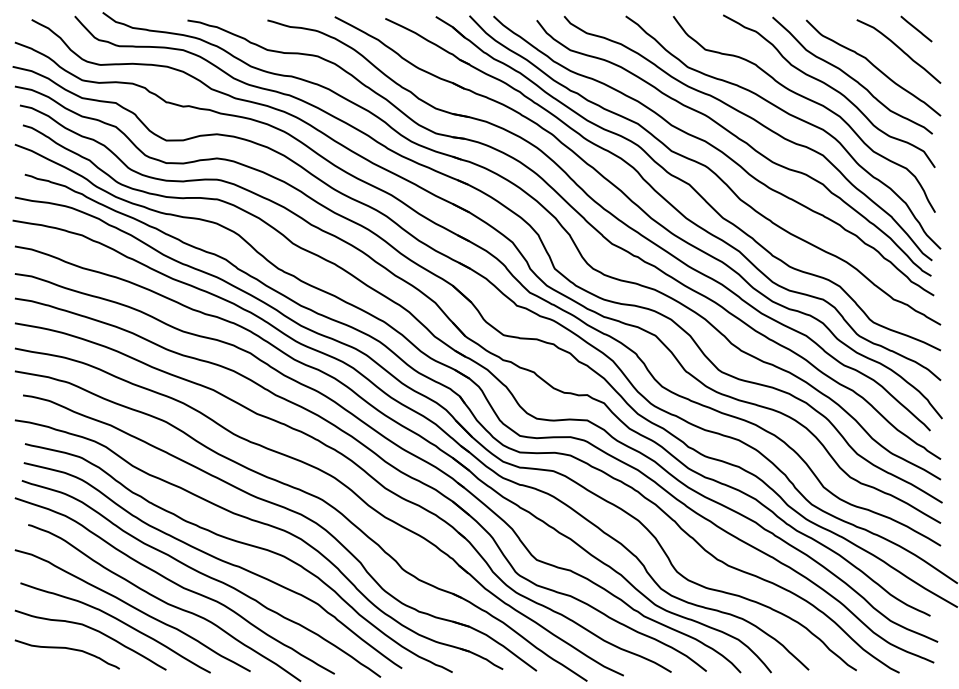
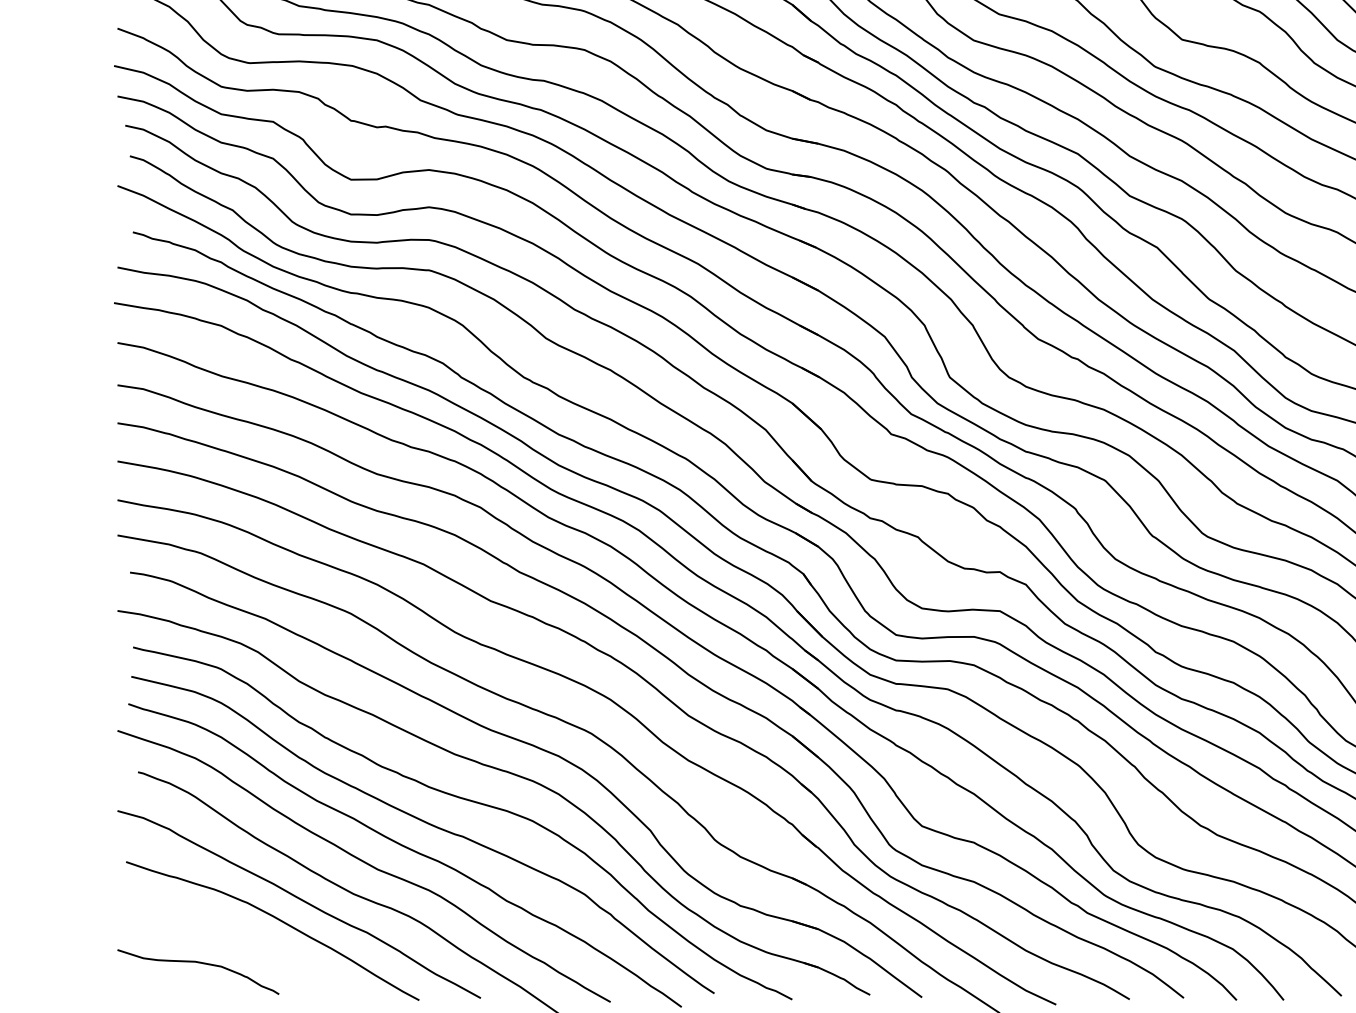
curve: (95, 631) -> (241, 936), removed

